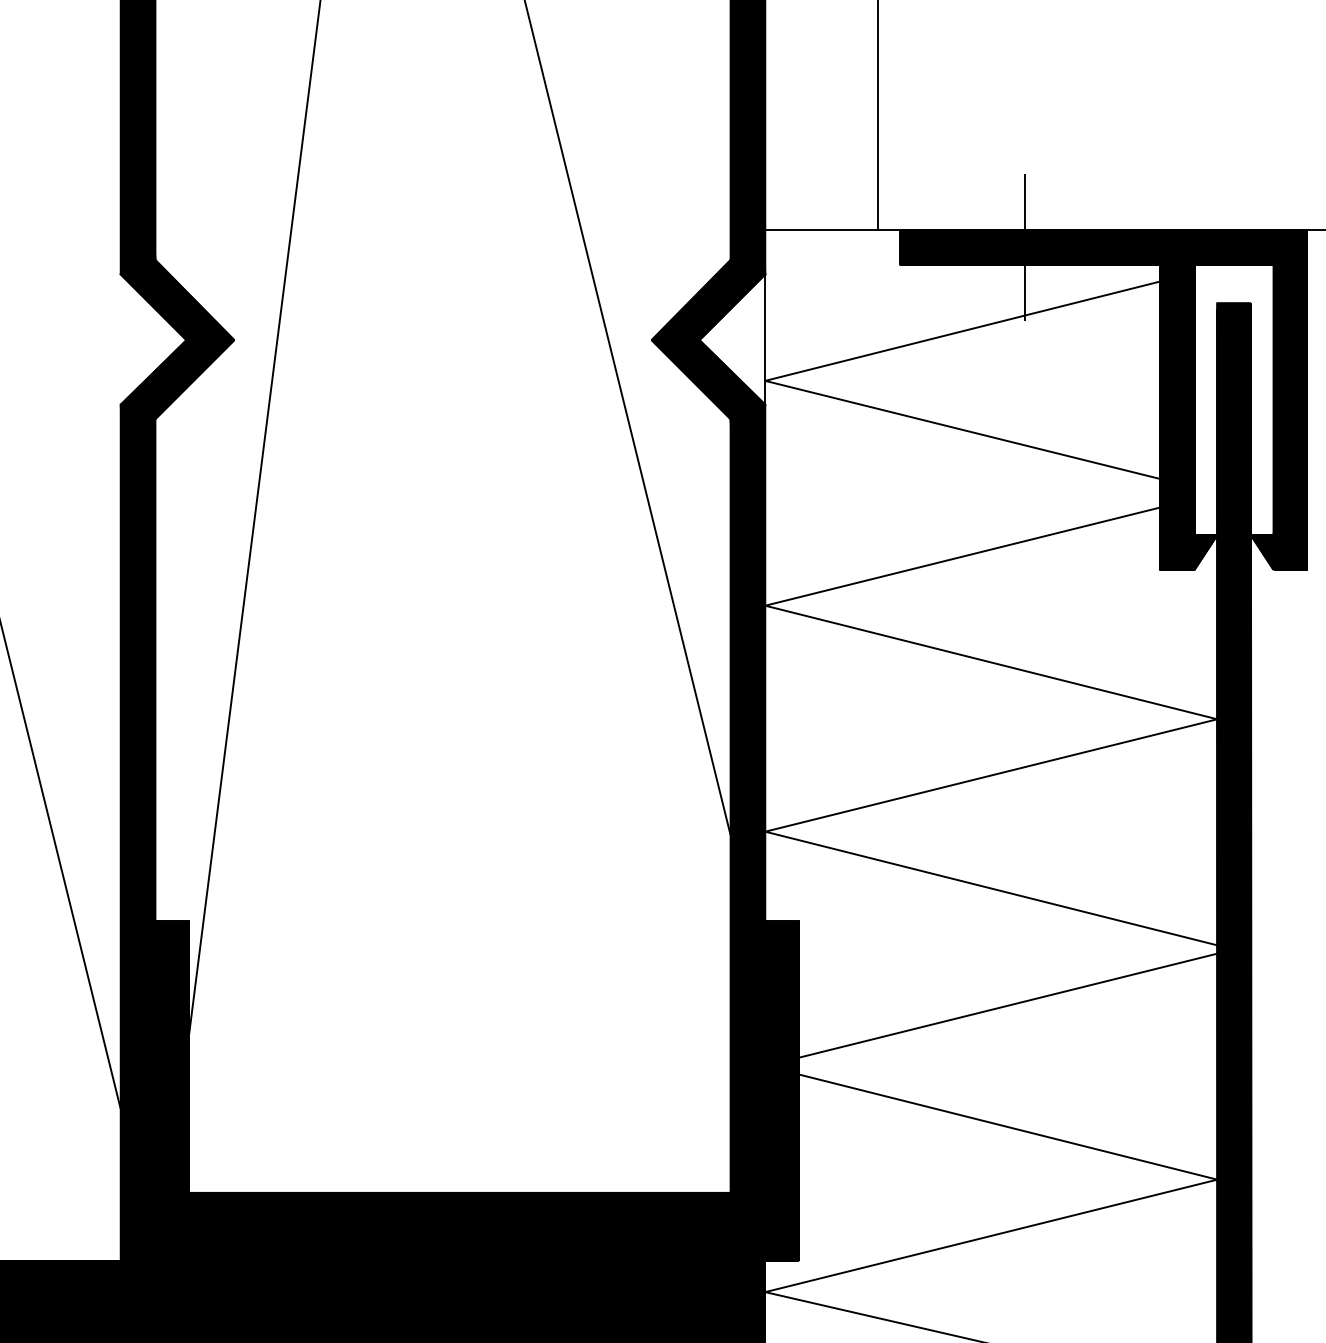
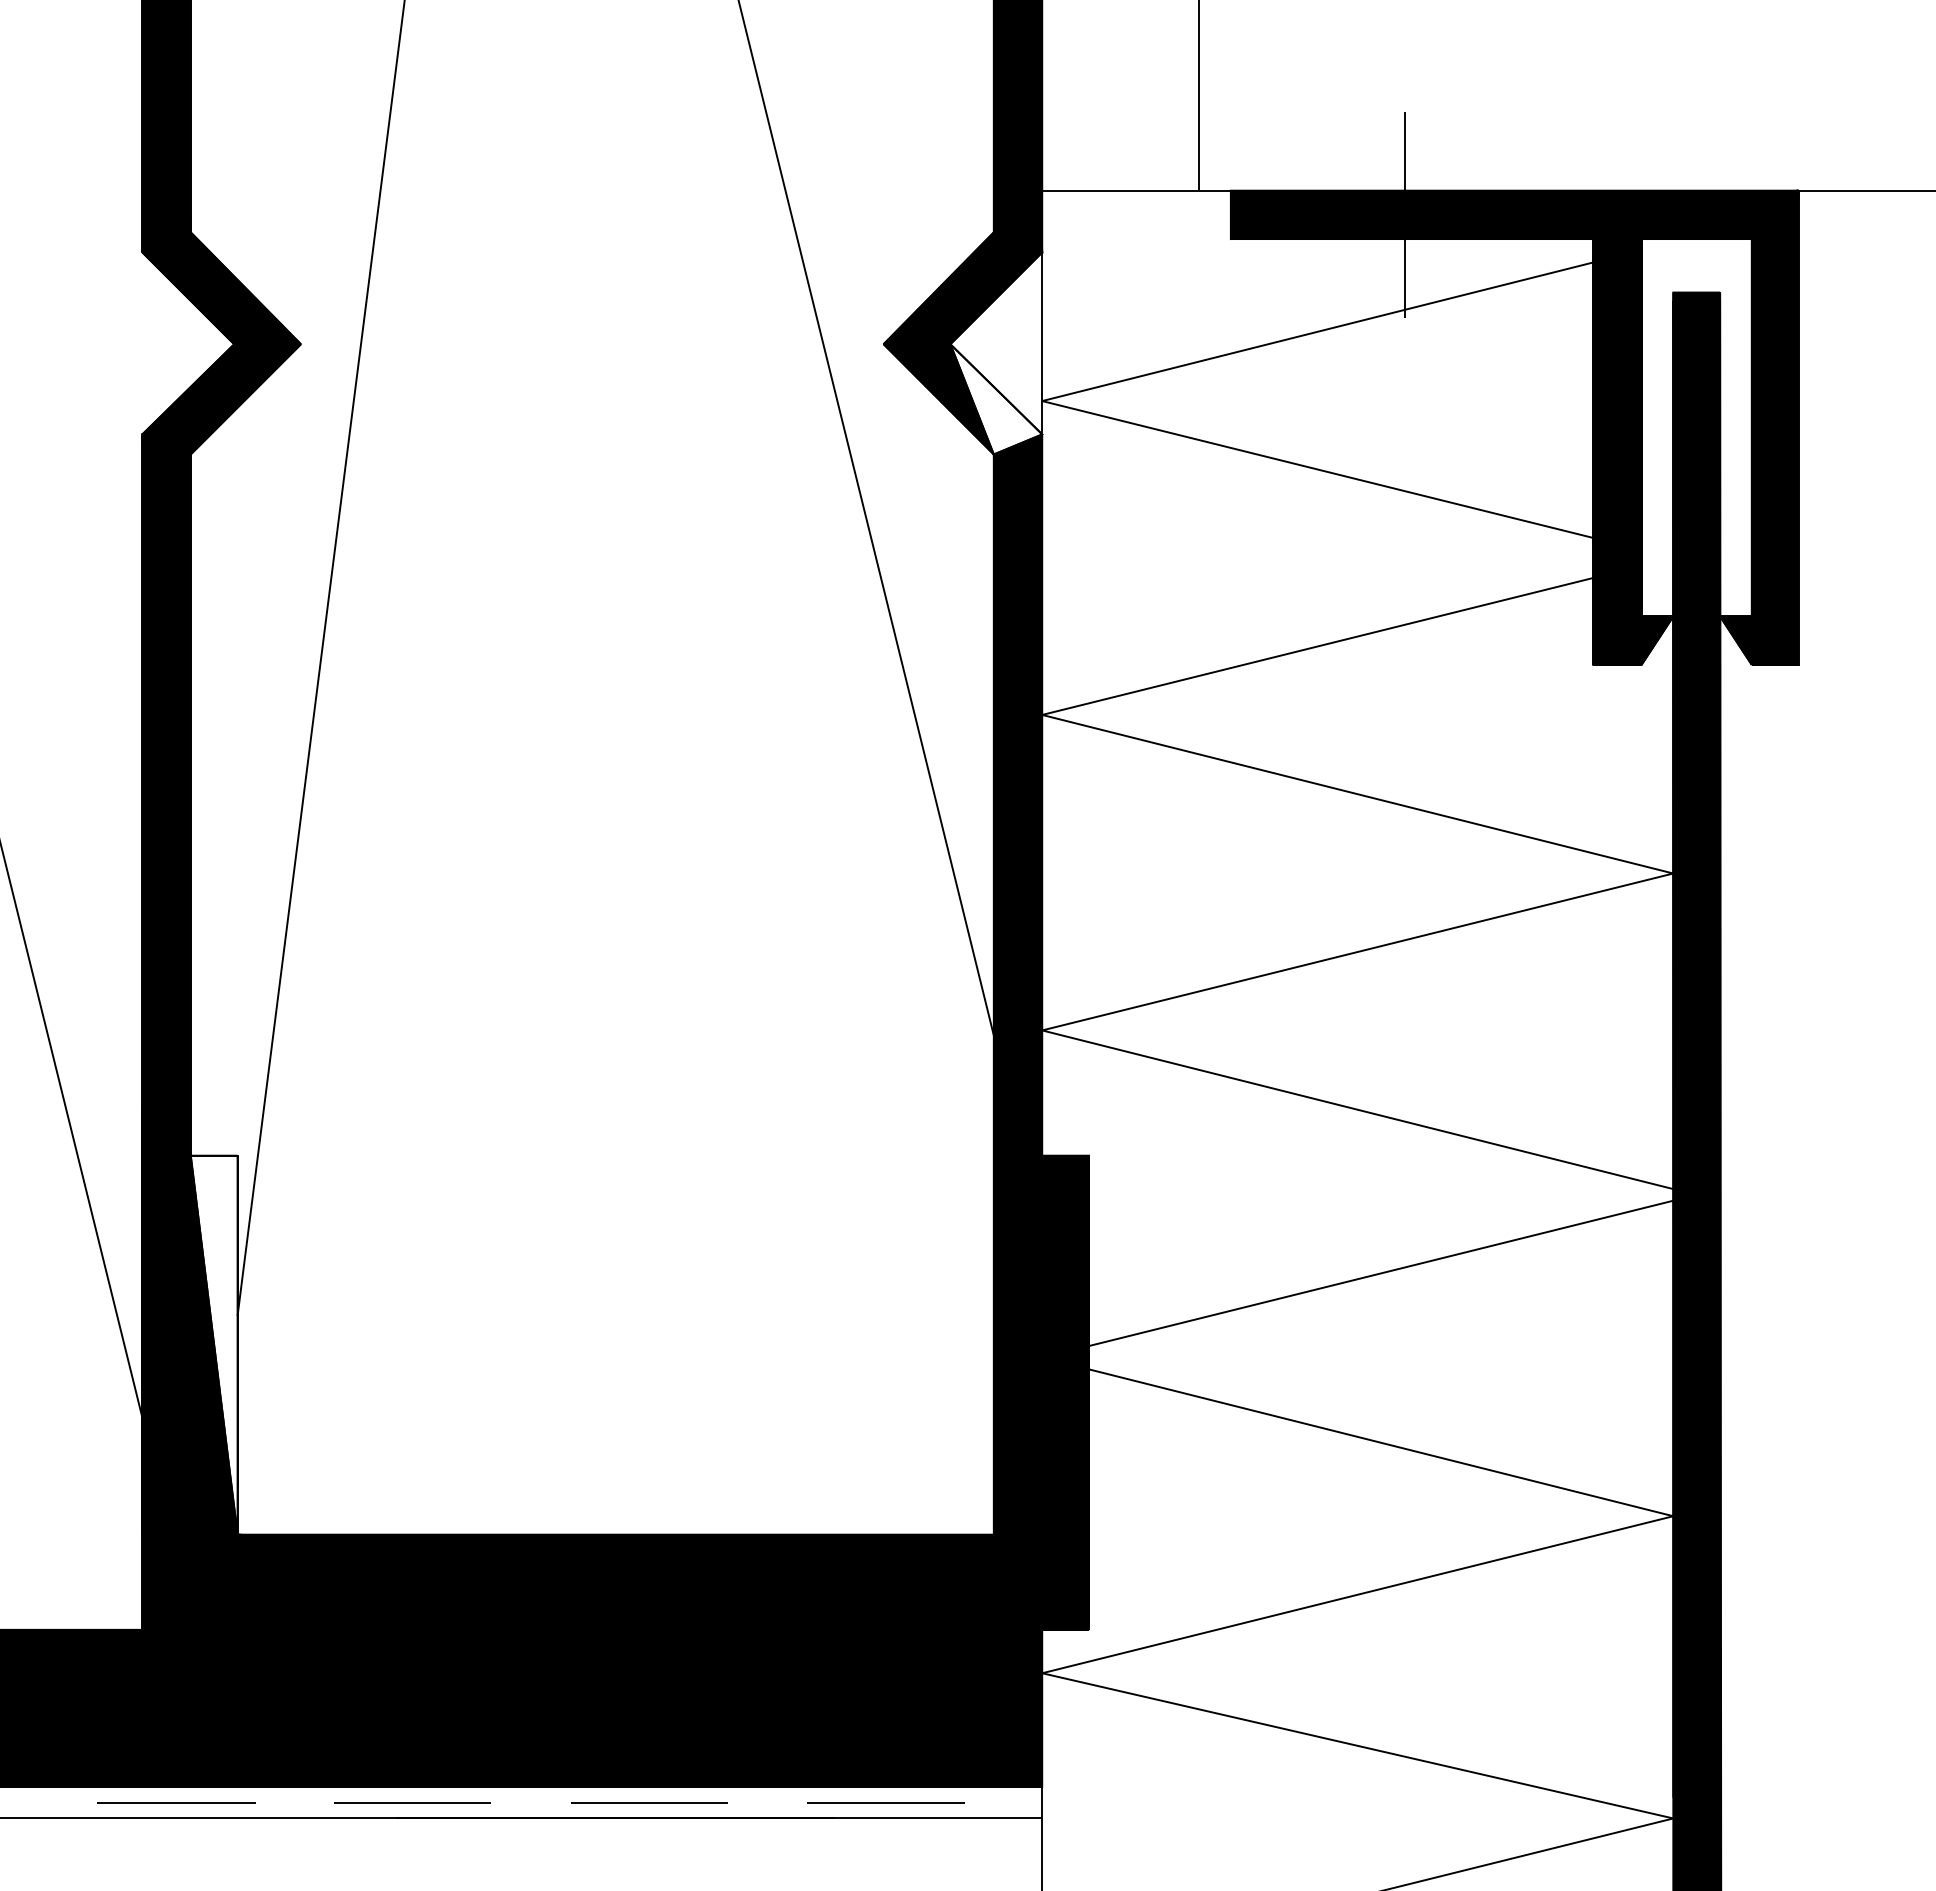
fill: (732, 379) -> (996, 399), removed
fill: (171, 1056) -> (213, 1344), removed

